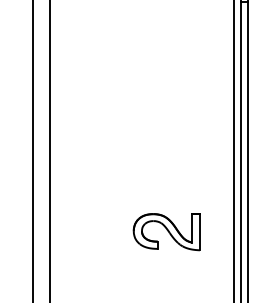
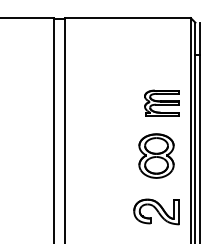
part: (191, 71) -> (161, 102), added
part: (184, 149) -> (156, 155), added
part: (166, 231) -> (156, 211), moved

